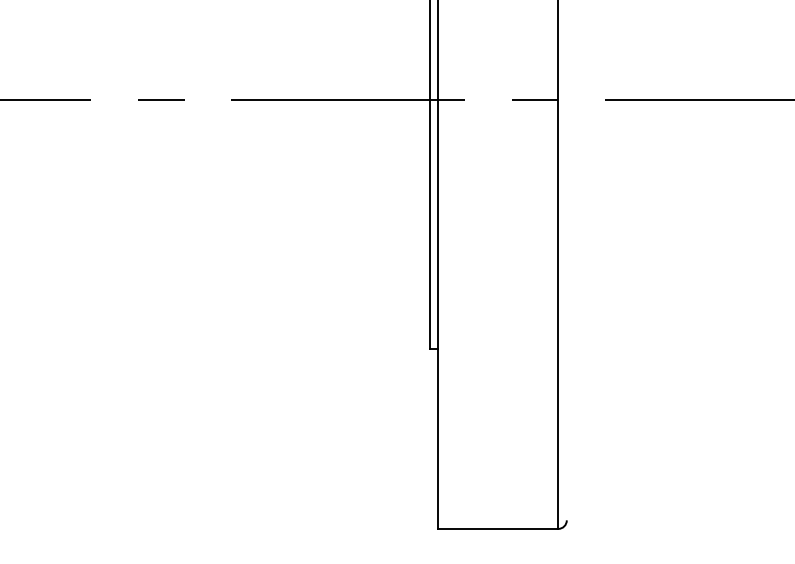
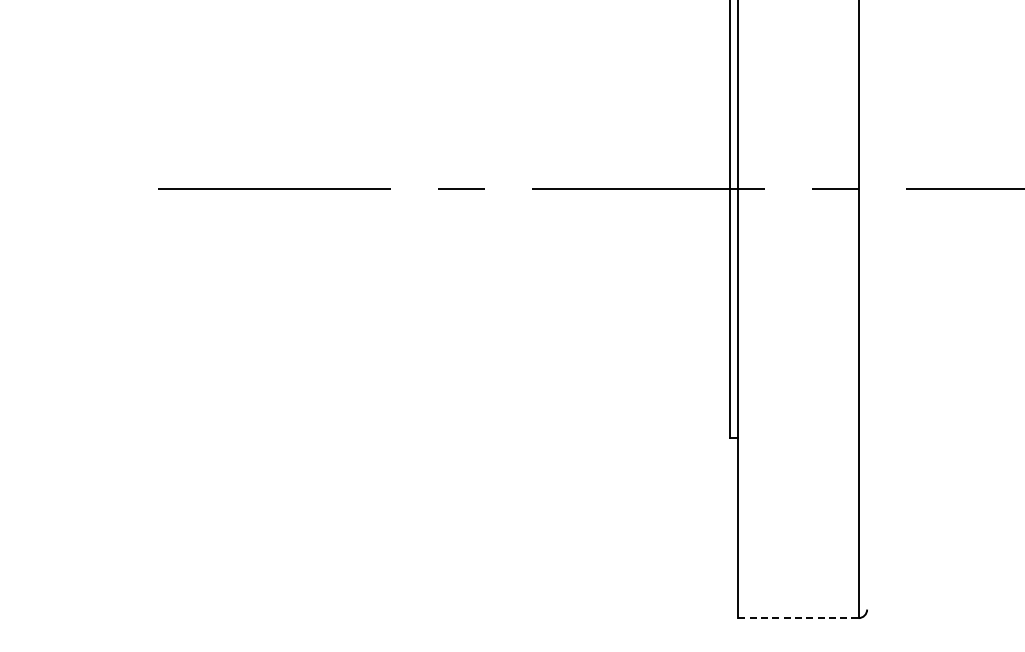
line: (499, 529) -> (799, 618), solid -> dashed

